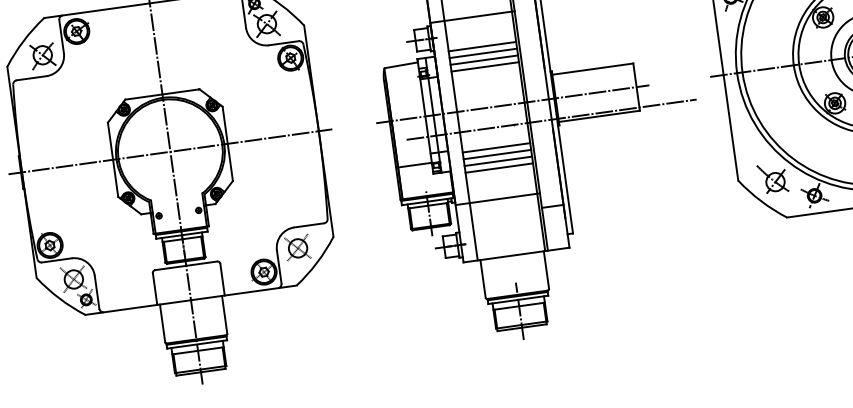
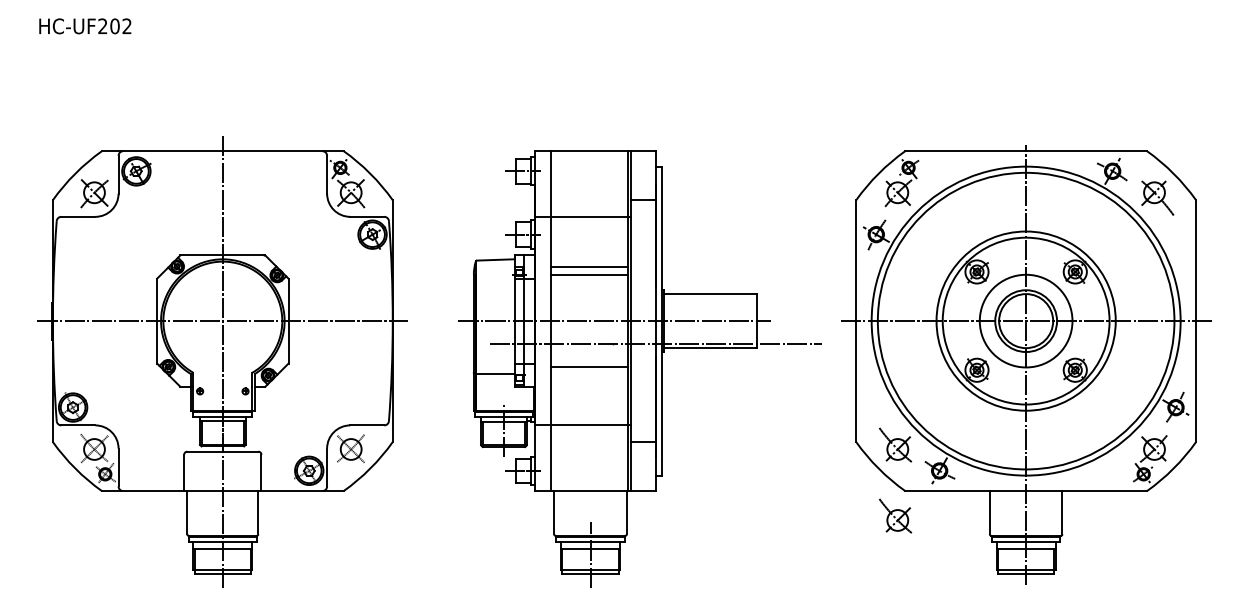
line: (482, 46) -> (589, 251), removed
line: (483, 53) -> (589, 259), removed
line: (497, 154) -> (589, 375), removed
line: (498, 160) -> (589, 382), removed
line: (499, 167) -> (589, 390), removed
part: (781, 240) -> (895, 515), added

